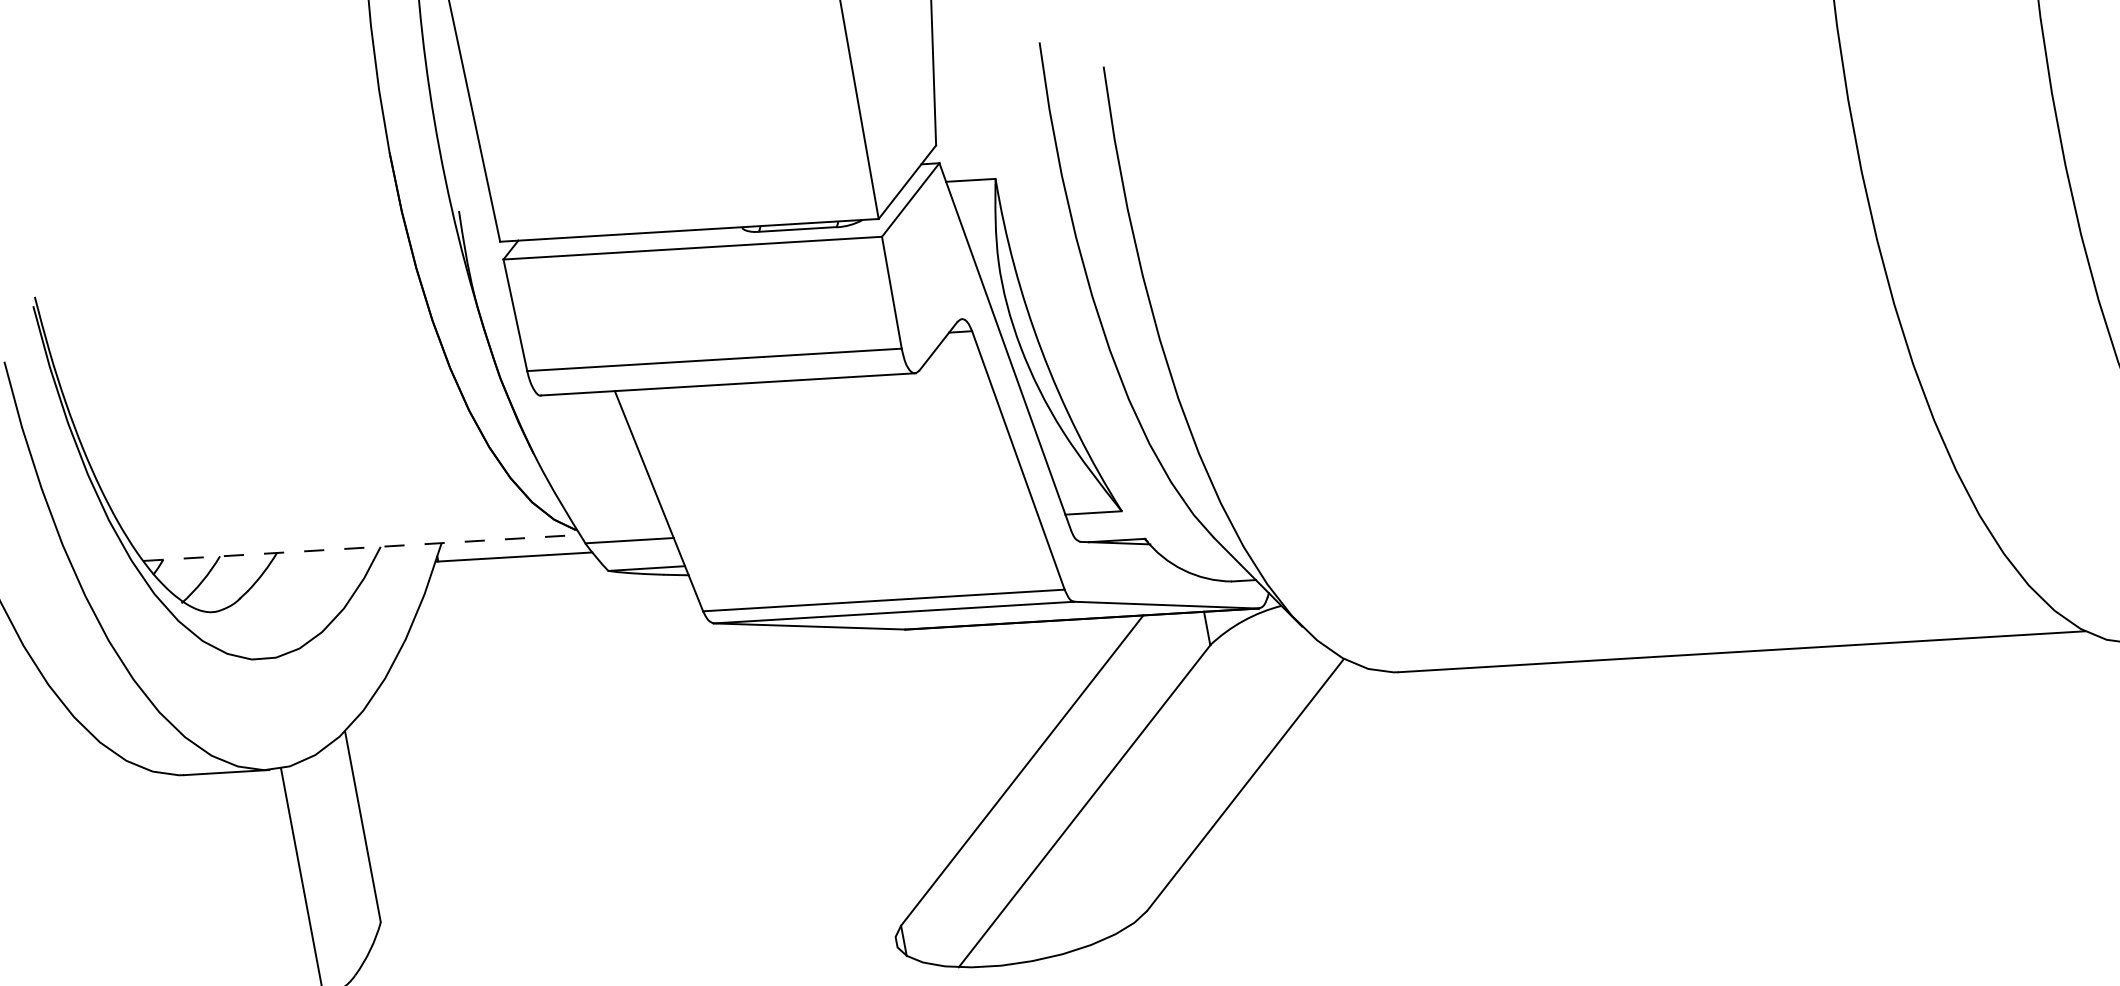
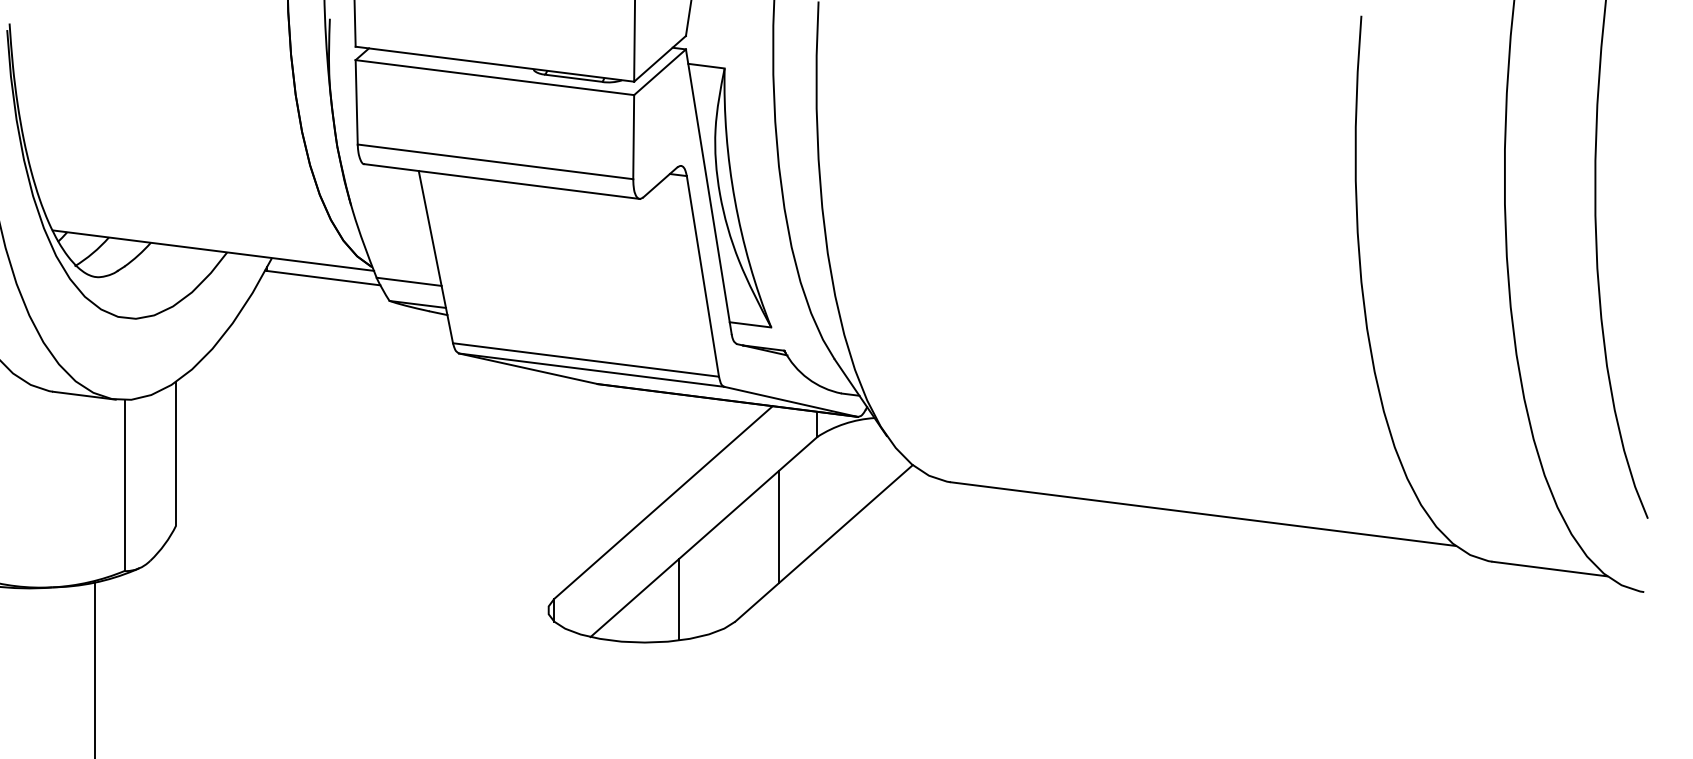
line: (362, 547) -> (213, 250), dashed -> solid
line: (1180, 773) -> (778, 526), added
line: (1067, 895) -> (679, 599), added

